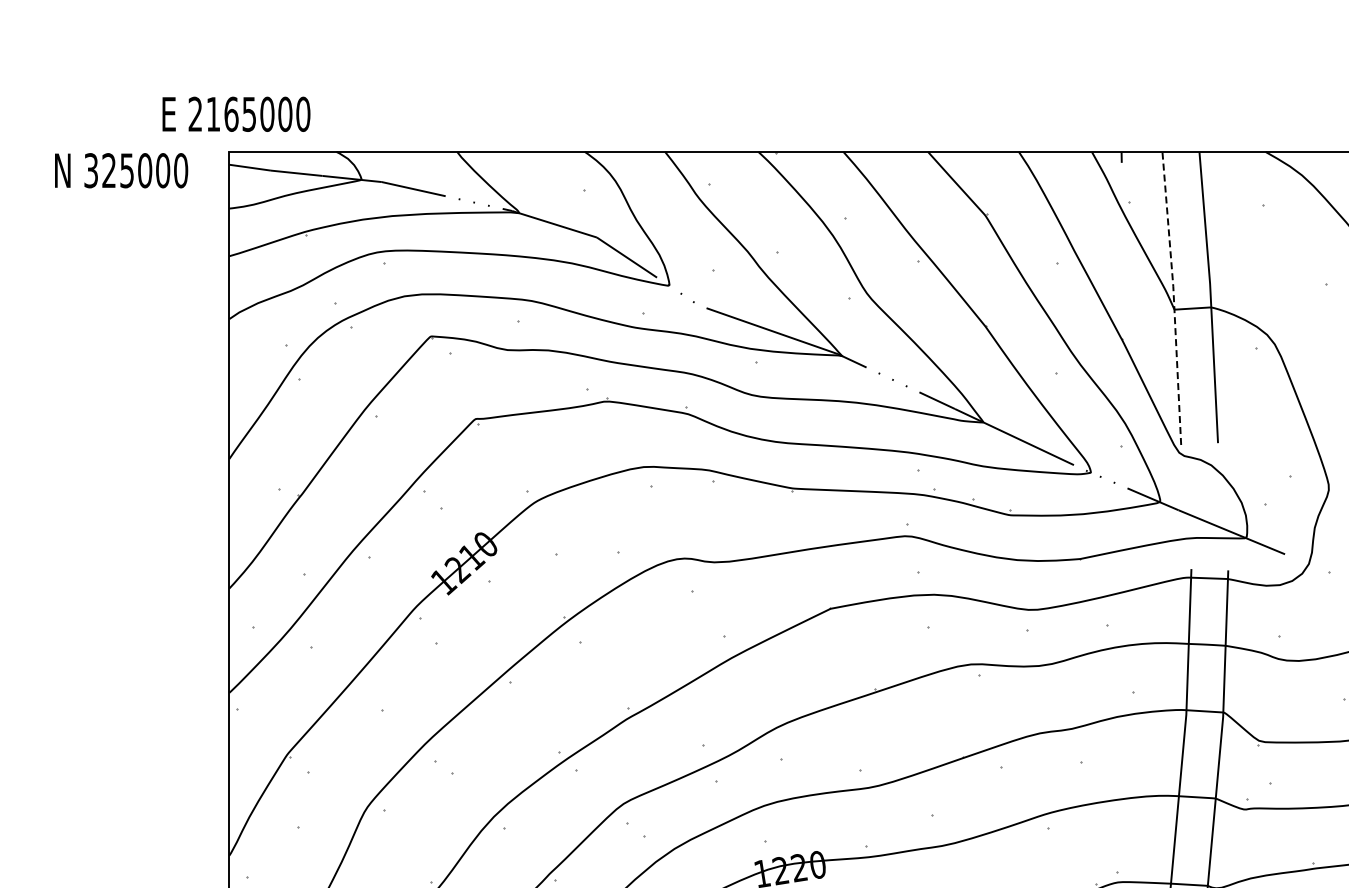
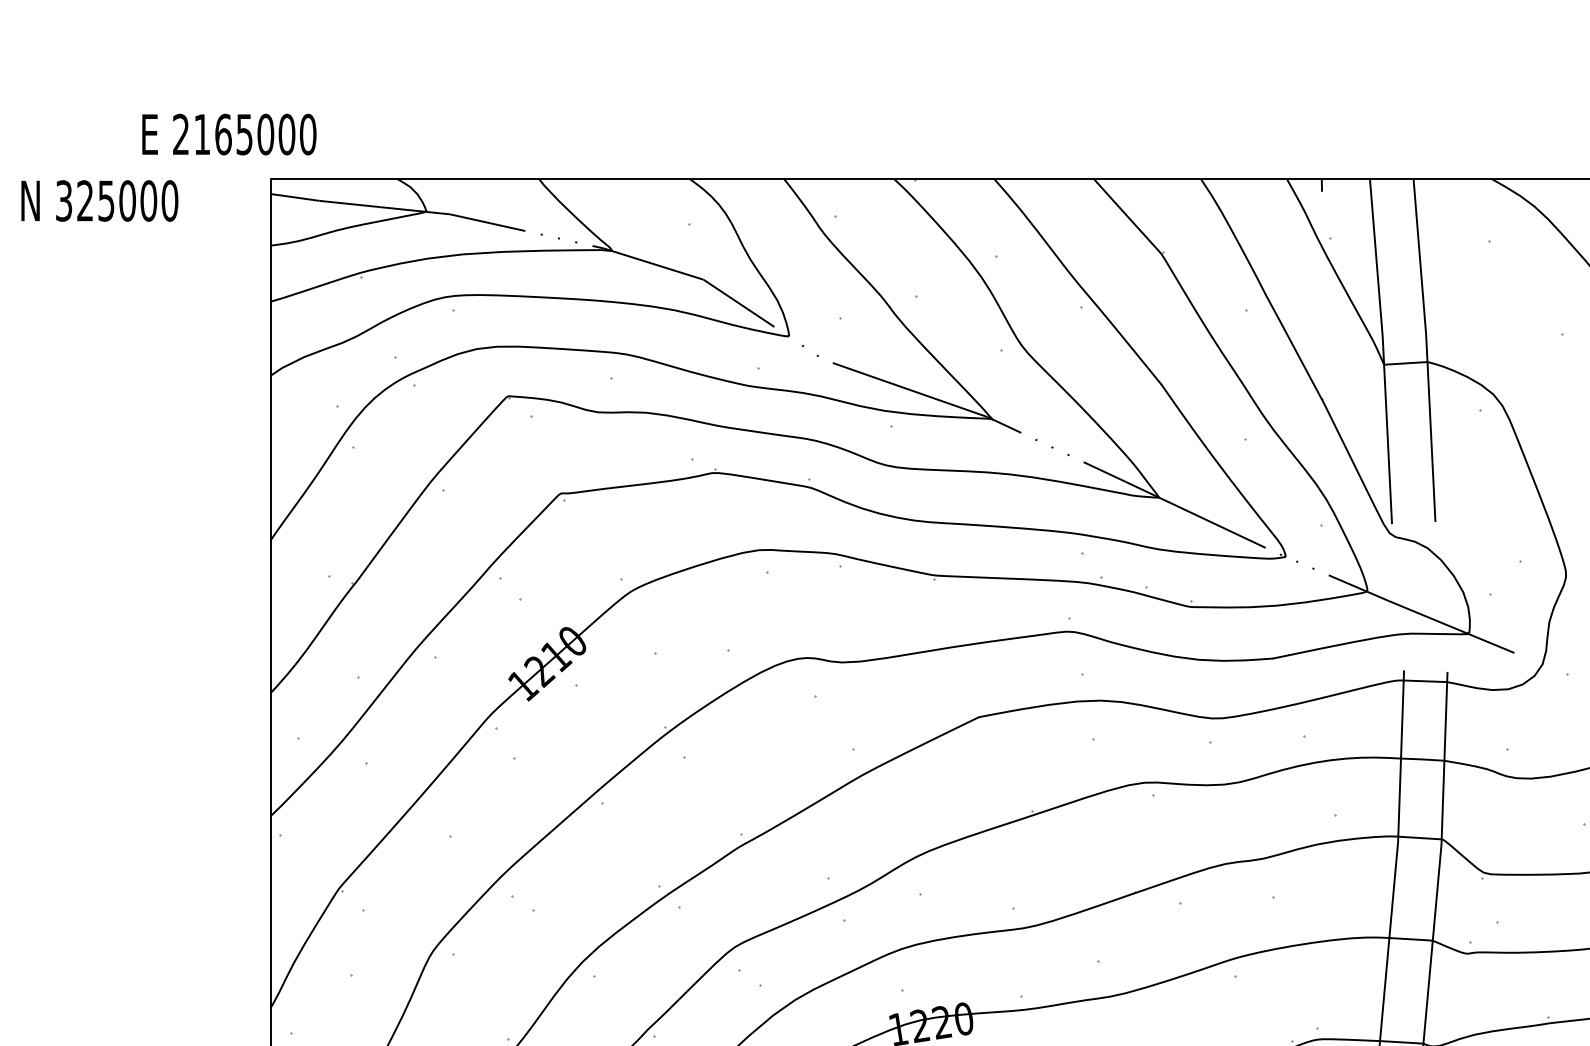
text: (236, 113) -> (229, 133), moved
text: (121, 170) -> (99, 200), moved
line: (1173, 298) -> (1382, 351), dashed -> solid

